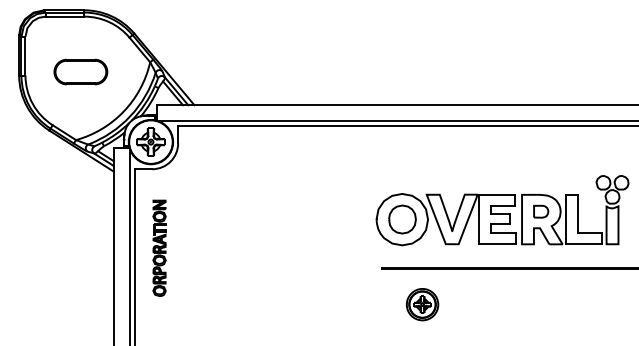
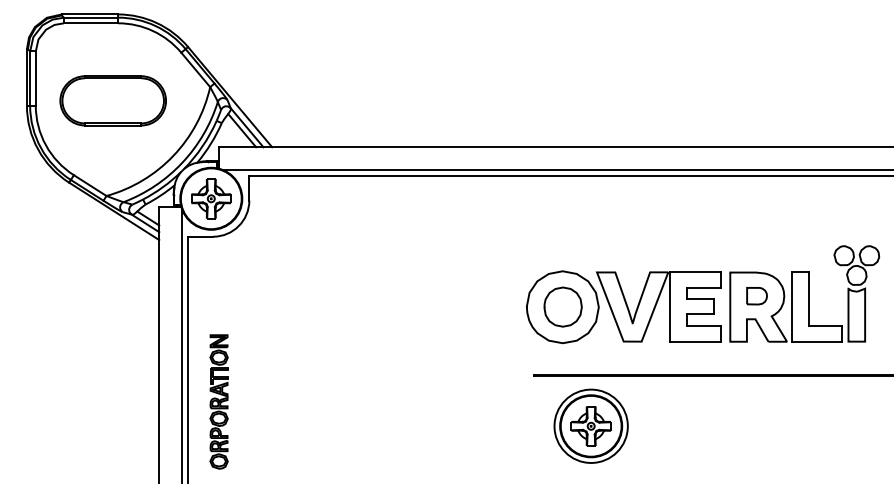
part: (80, 71) -> (112, 100), size x1.43
part: (159, 247) -> (219, 400), moved
part: (422, 304) -> (591, 425), size x1.67

